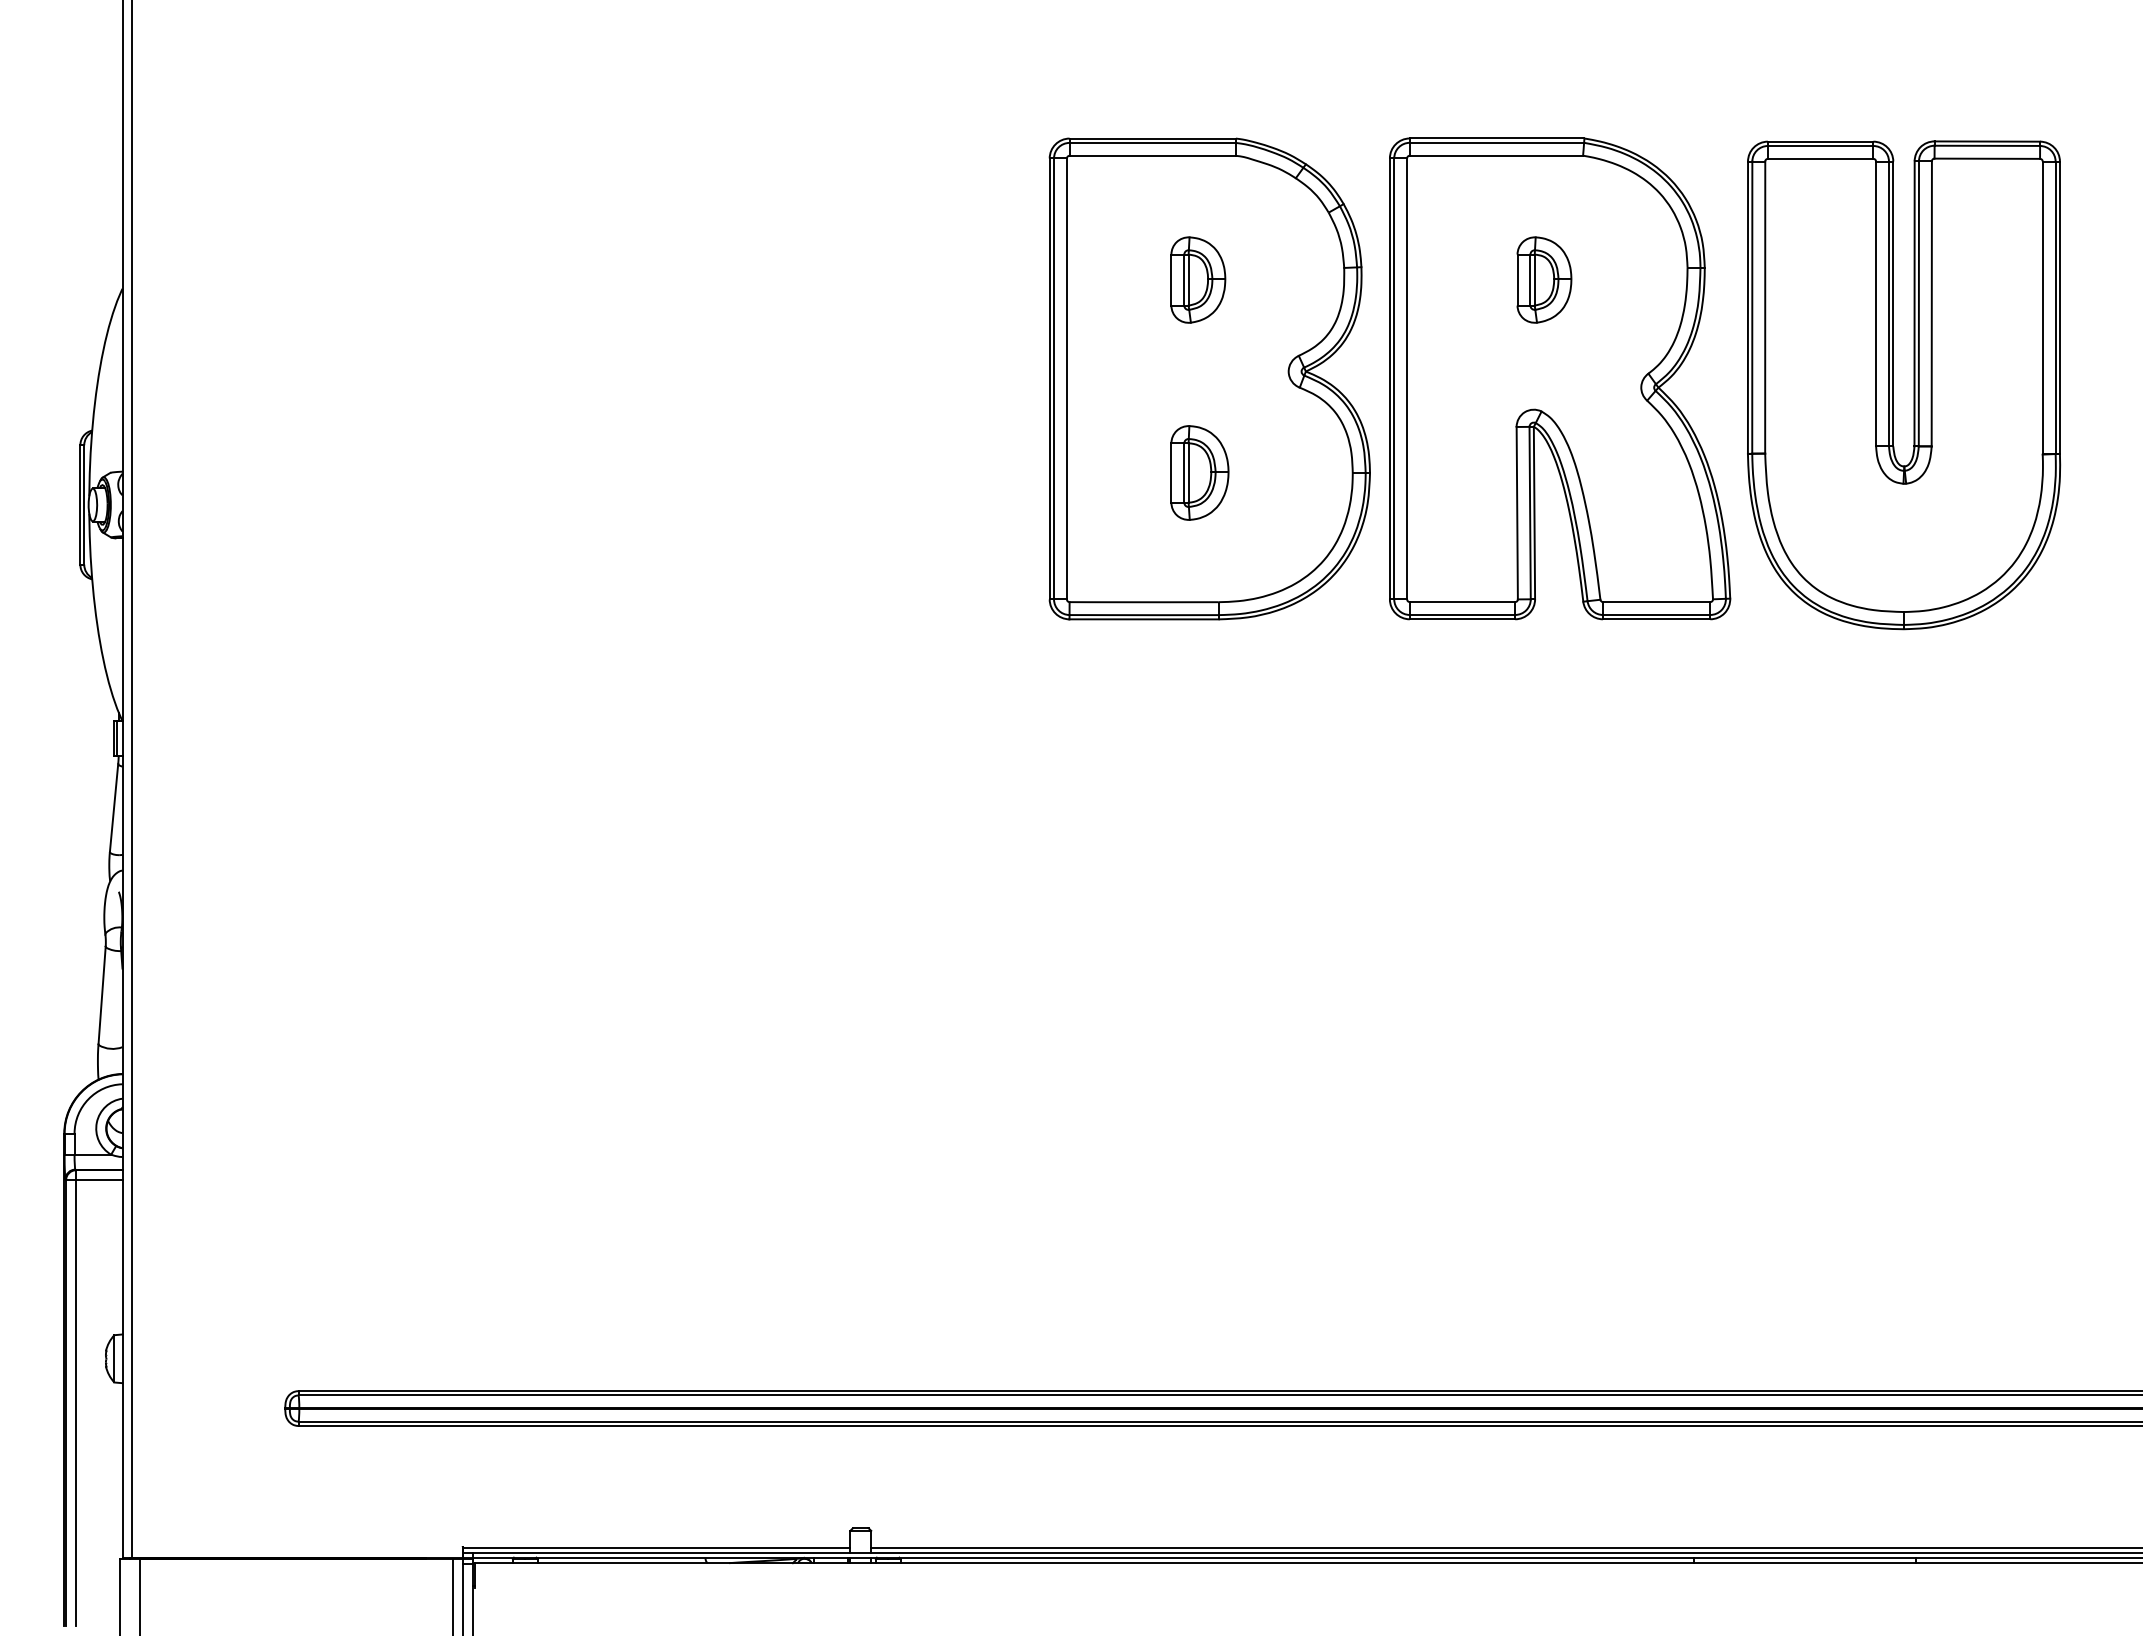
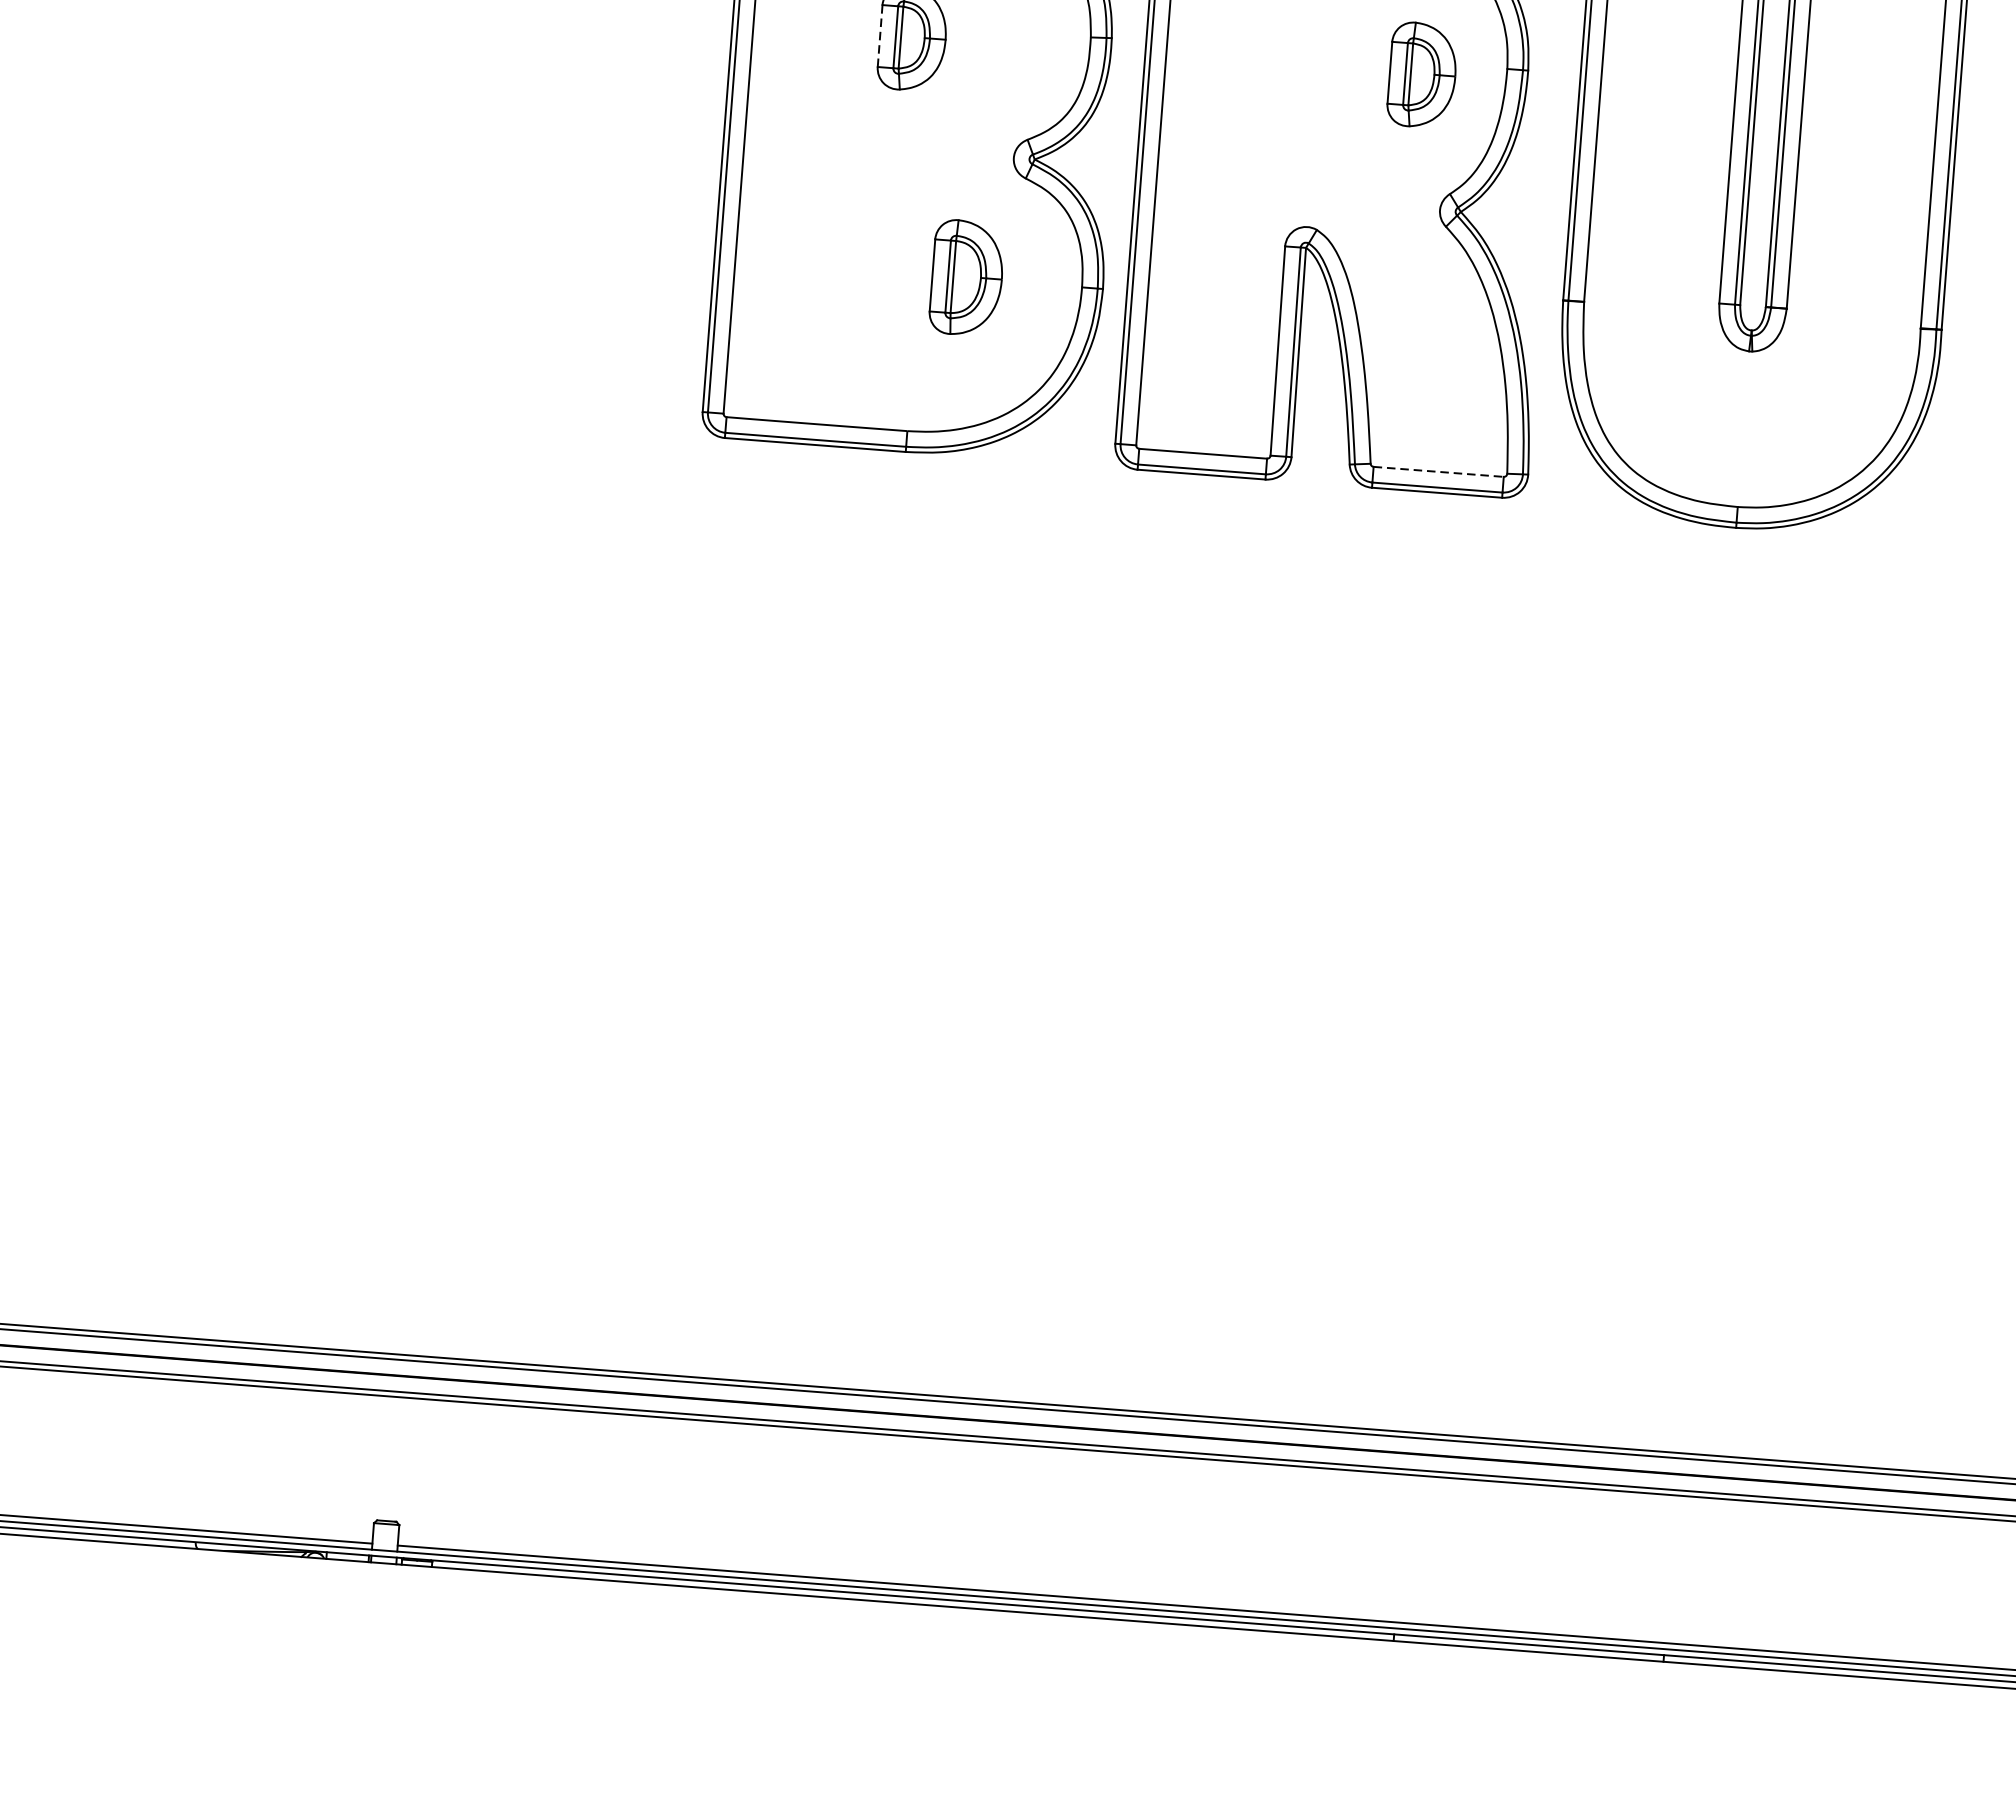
part: (1544, 279) -> (1422, 74), moved
line: (1171, 280) -> (880, 36), solid -> dashed
part: (1199, 472) -> (966, 277), moved
line: (1656, 602) -> (1438, 472), solid -> dashed

